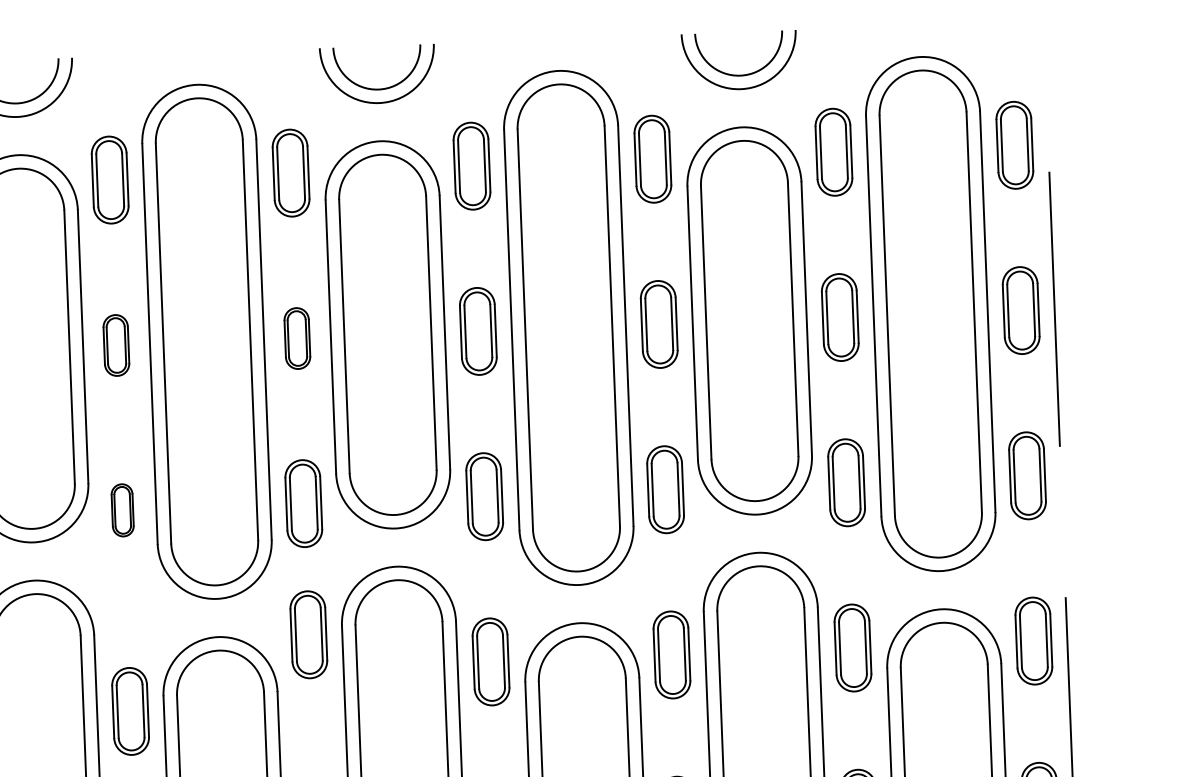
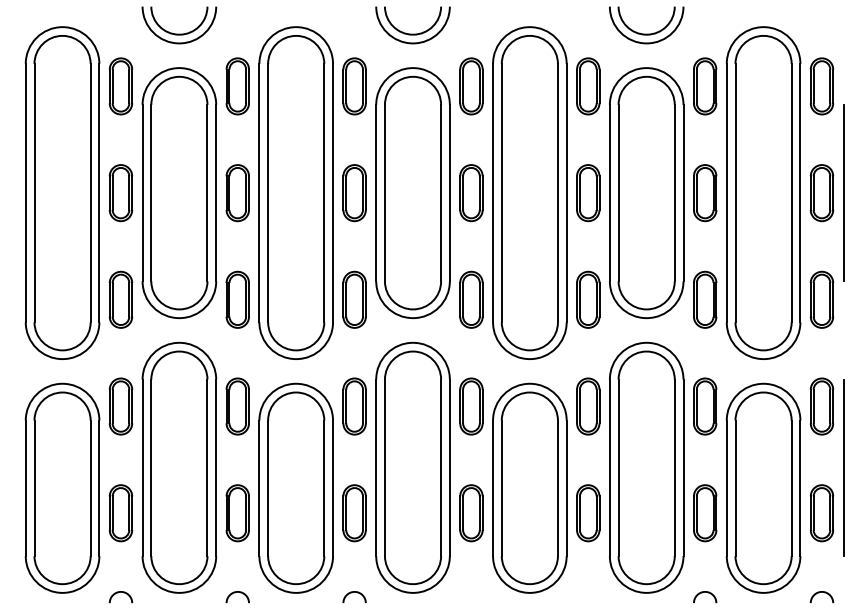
part: (297, 338) -> (354, 193), size x1.43
part: (116, 345) -> (237, 193), size x1.43
part: (122, 510) -> (237, 299), size x1.67
part: (308, 634) -> (354, 406), moved
part: (130, 711) -> (237, 406), moved

